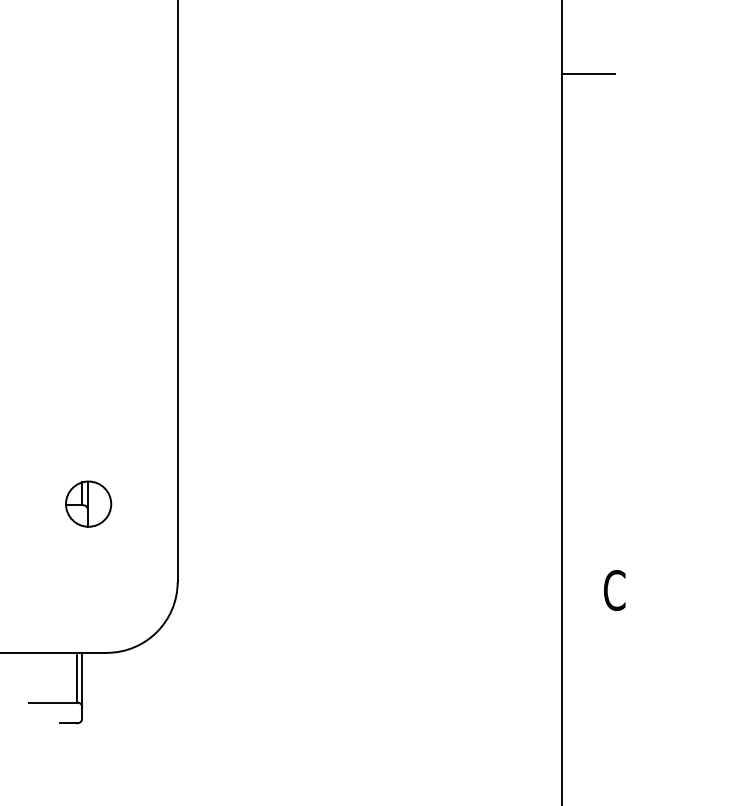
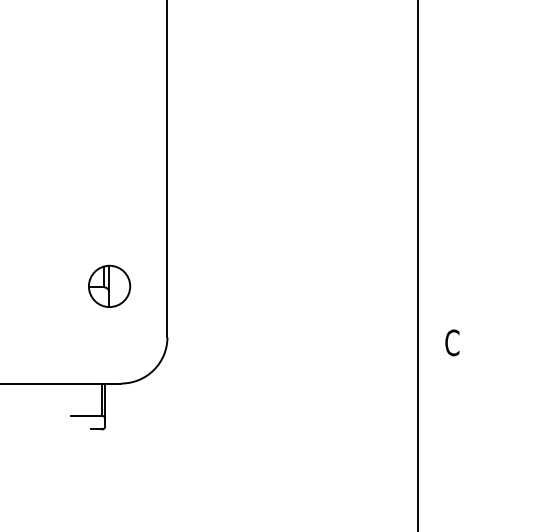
line: (587, 74) -> (434, 6), removed
part: (87, 504) -> (108, 286), size x1.4

